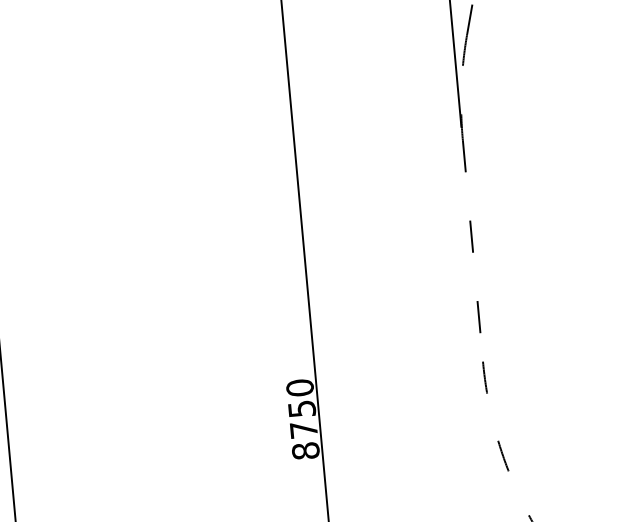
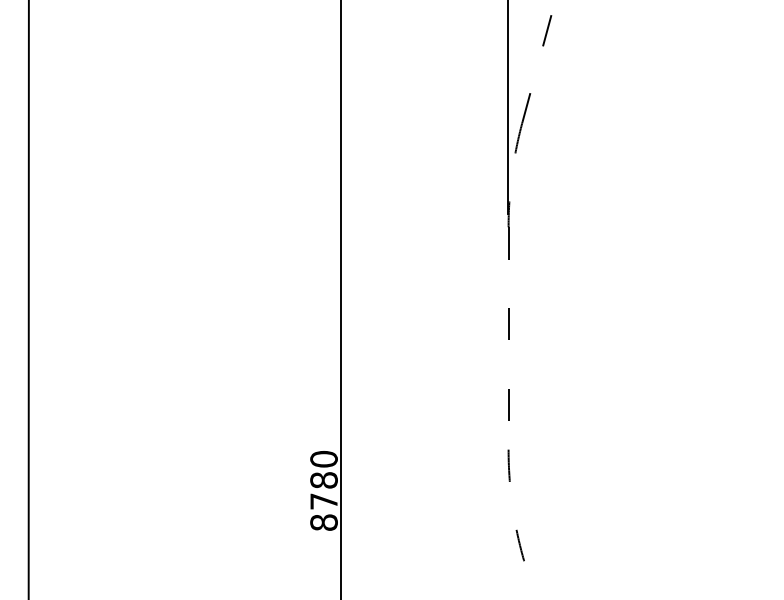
text: (301, 409) -> (323, 480), 8750 -> 8780

